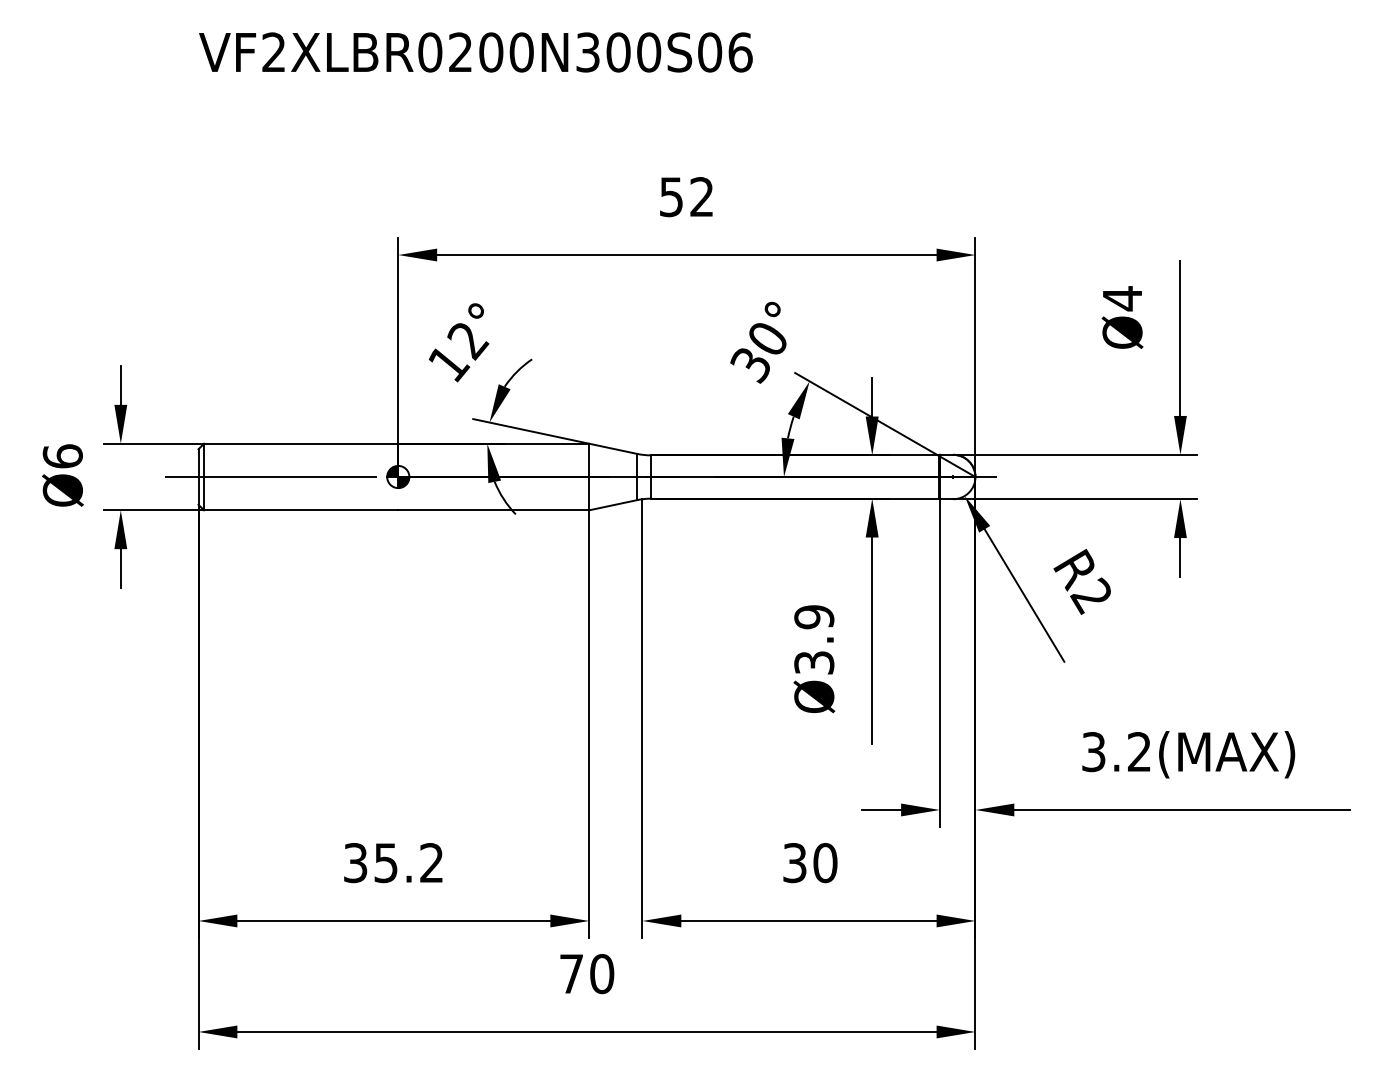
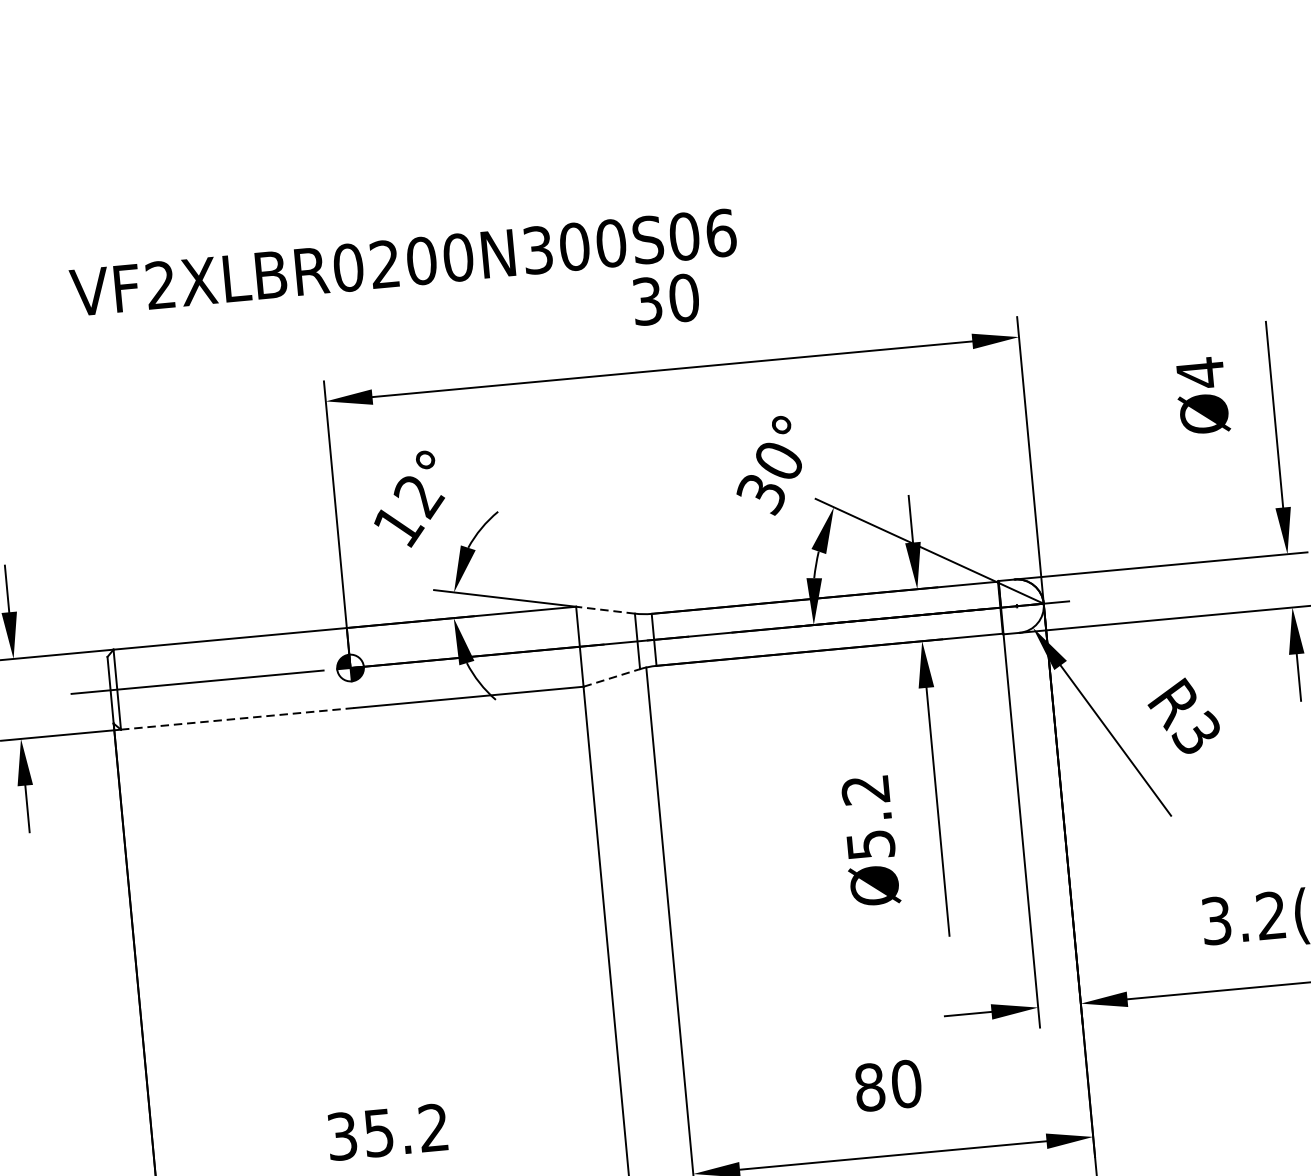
text: (475, 52) -> (402, 262), moved
text: (687, 197) -> (666, 300), 52 -> 30
line: (613, 448) -> (605, 609), solid -> dashed
line: (613, 505) -> (612, 678), solid -> dashed
line: (301, 510) -> (238, 719), solid -> dashed
text: (1090, 595) -> (1195, 733), R2 -> R3
text: (814, 639) -> (868, 816), Ø3.9 -> Ø5.2
text: (794, 863) -> (869, 1088), 30 -> 80

